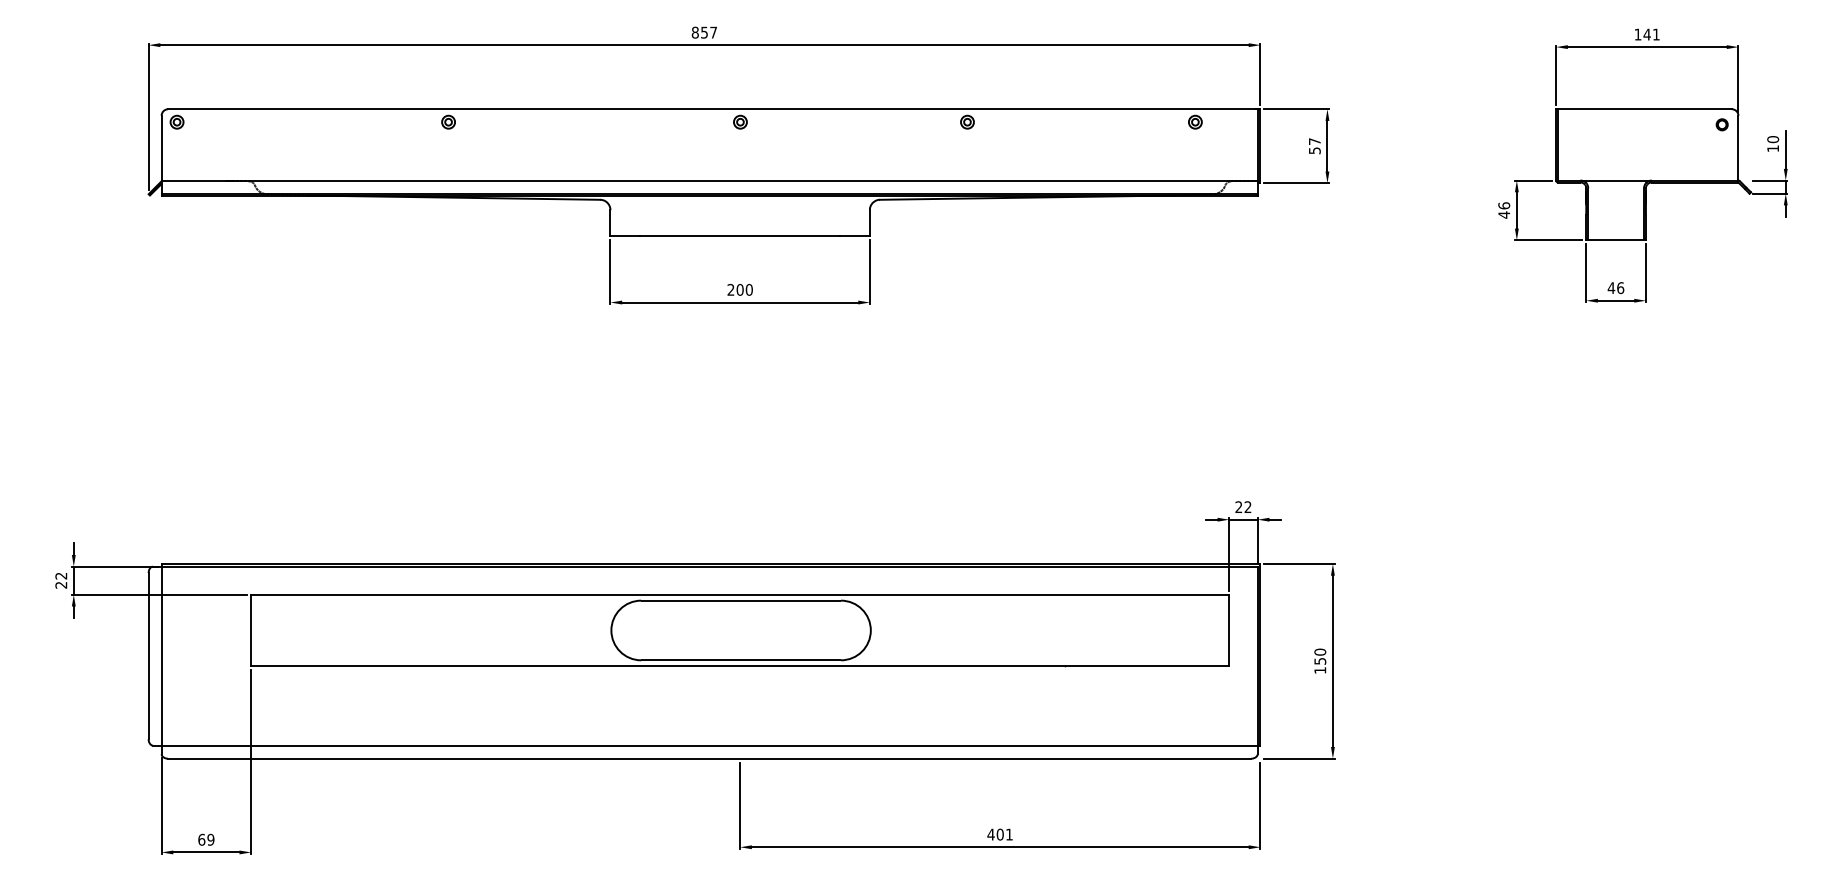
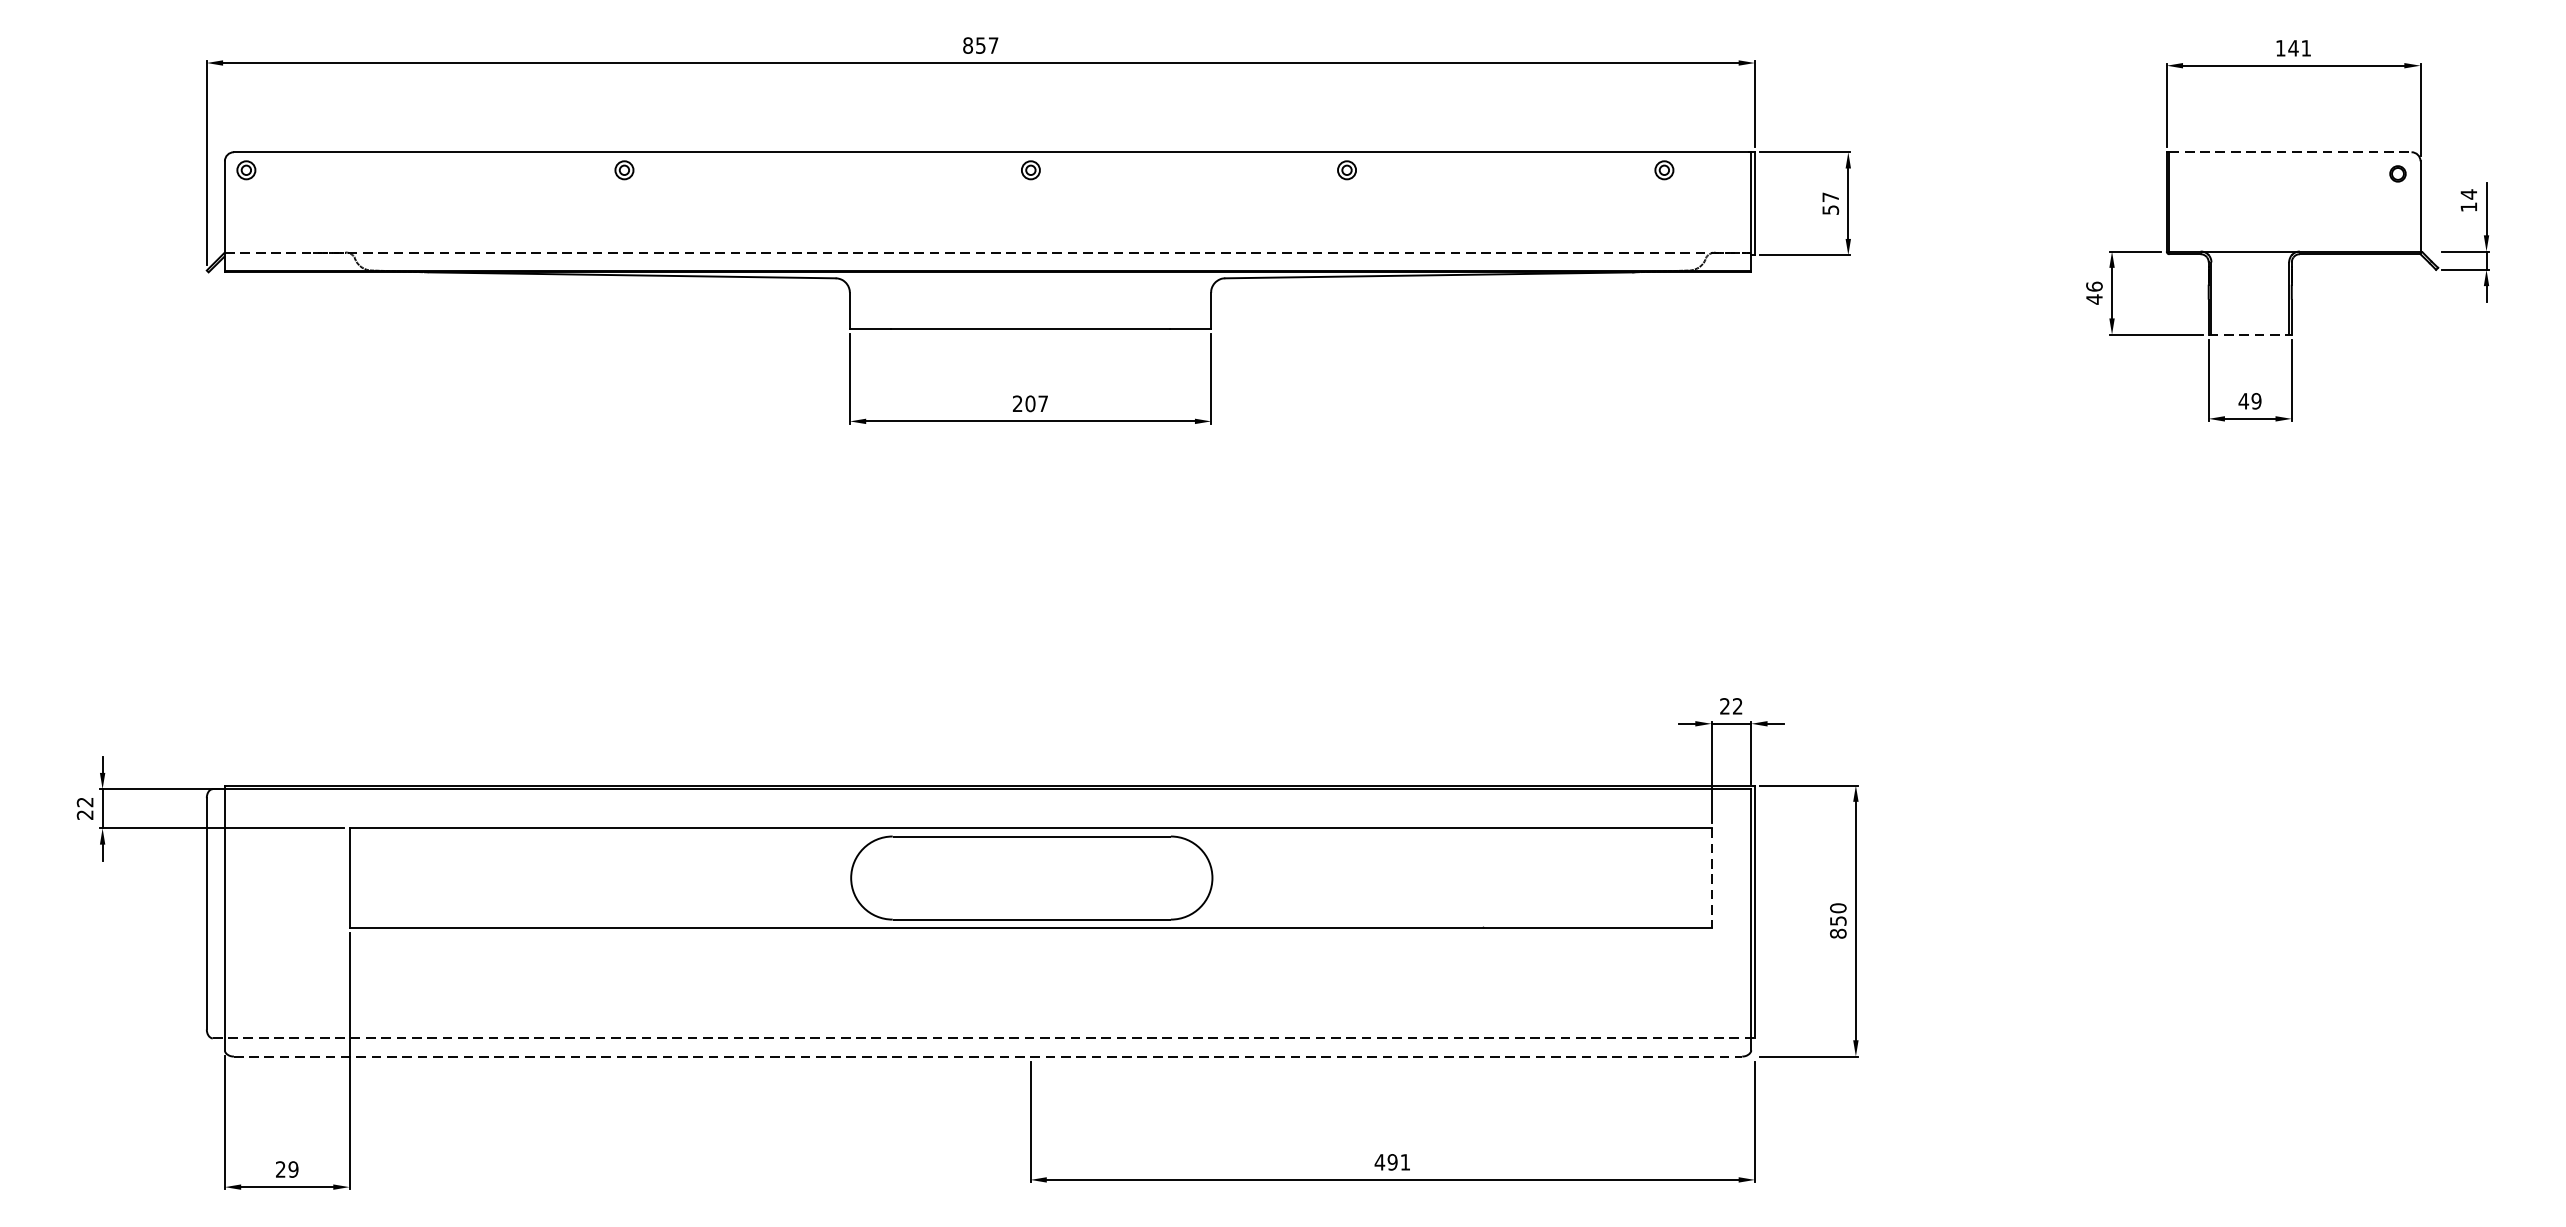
line: (1645, 109) -> (2291, 152), solid -> dashed
text: (1773, 139) -> (2469, 194), 10 -> 14
line: (709, 181) -> (987, 252), solid -> dashed
line: (1616, 240) -> (2250, 335), solid -> dashed
text: (1620, 288) -> (2256, 401), 46 -> 49
text: (748, 289) -> (1042, 403), 200 -> 207
line: (1229, 630) -> (1711, 878), solid -> dashed
text: (1320, 670) -> (1838, 933), 150 -> 850
line: (706, 745) -> (983, 1038), solid -> dashed
line: (709, 758) -> (987, 1056), solid -> dashed
text: (999, 834) -> (1391, 1162), 401 -> 491
text: (201, 839) -> (280, 1169), 69 -> 29

